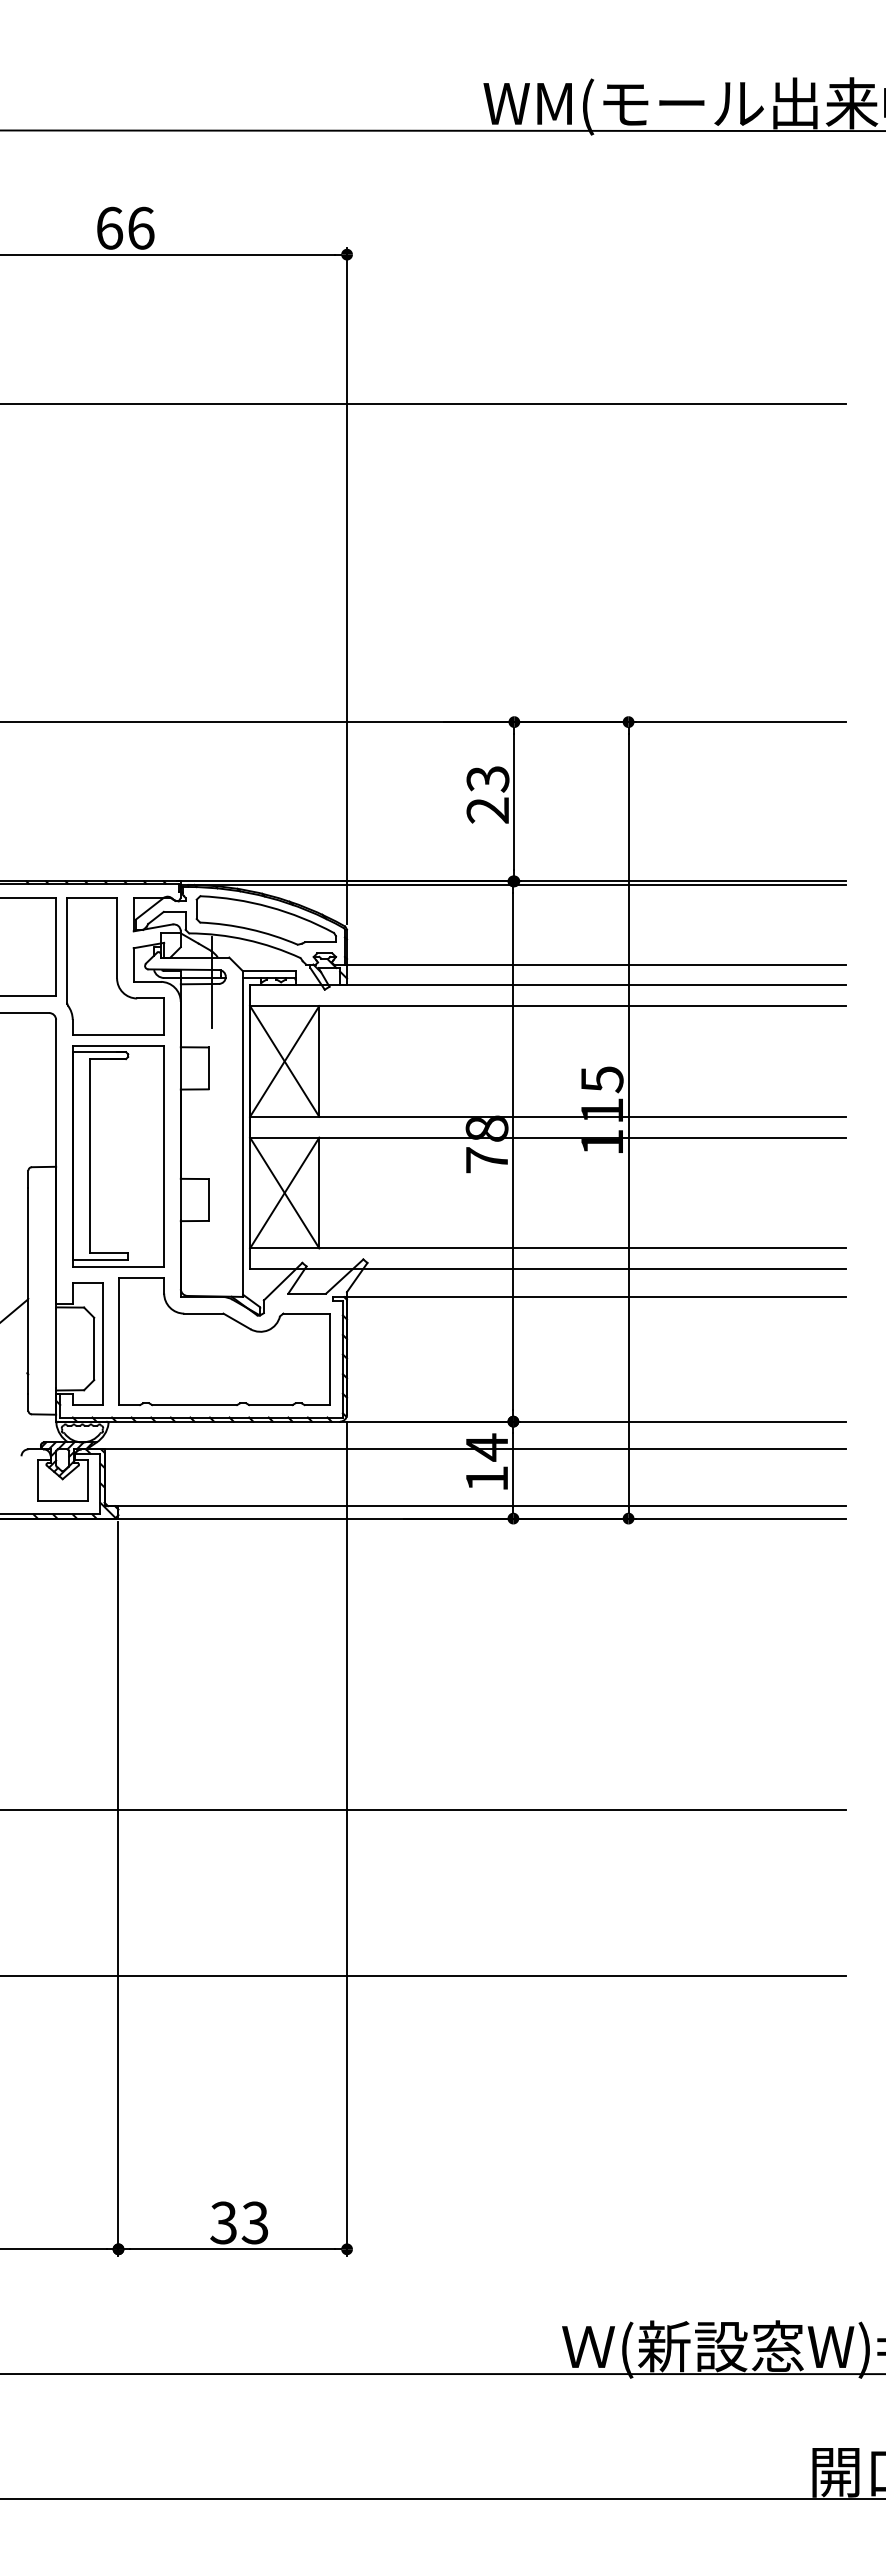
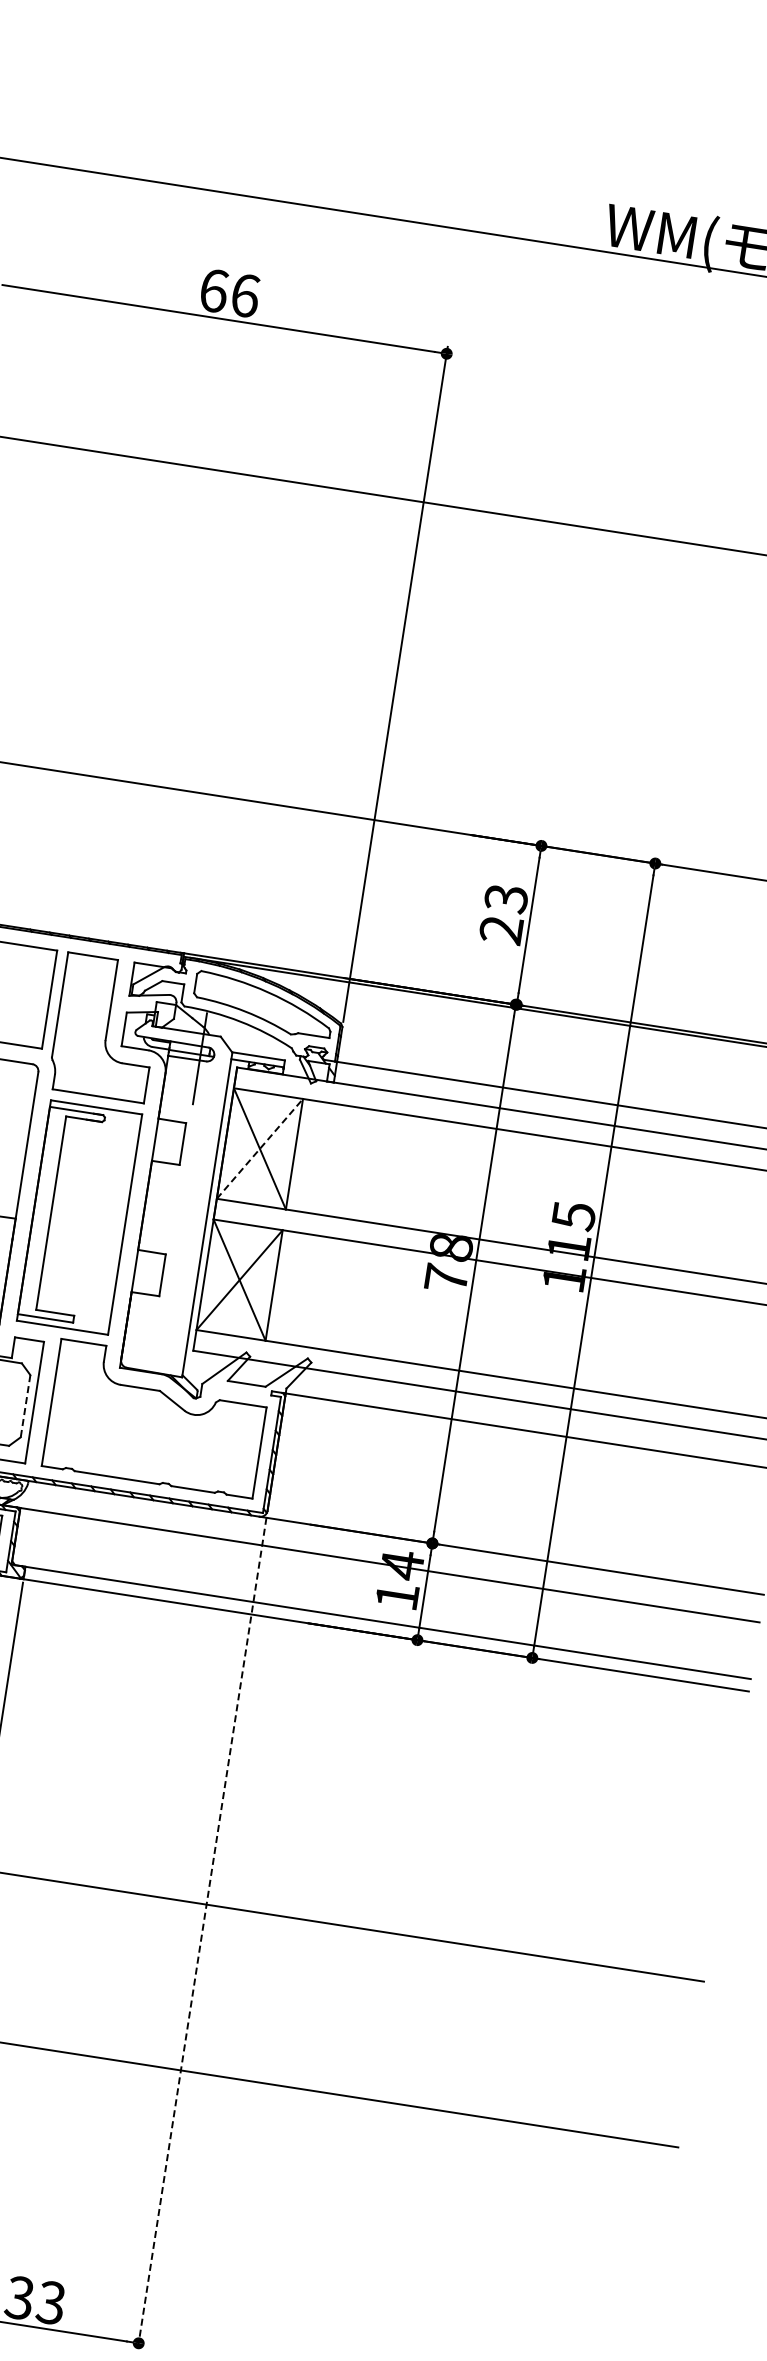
line: (284, 1061) -> (259, 1148), solid -> dashed
line: (94, 1349) -> (25, 1406), solid -> dashed
line: (347, 1839) -> (202, 1934), solid -> dashed

